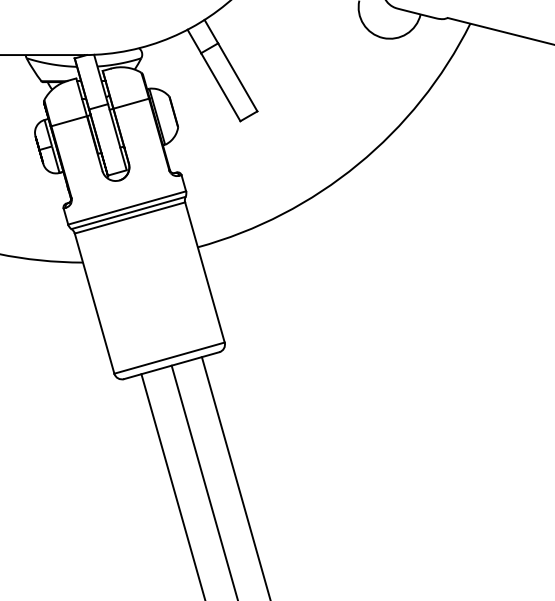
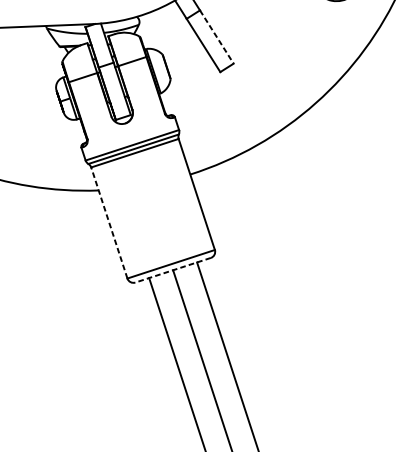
line: (238, 77) -> (217, 37), solid -> dashed
line: (94, 303) -> (109, 222), solid -> dashed
line: (171, 365) -> (172, 270), solid -> dashed

